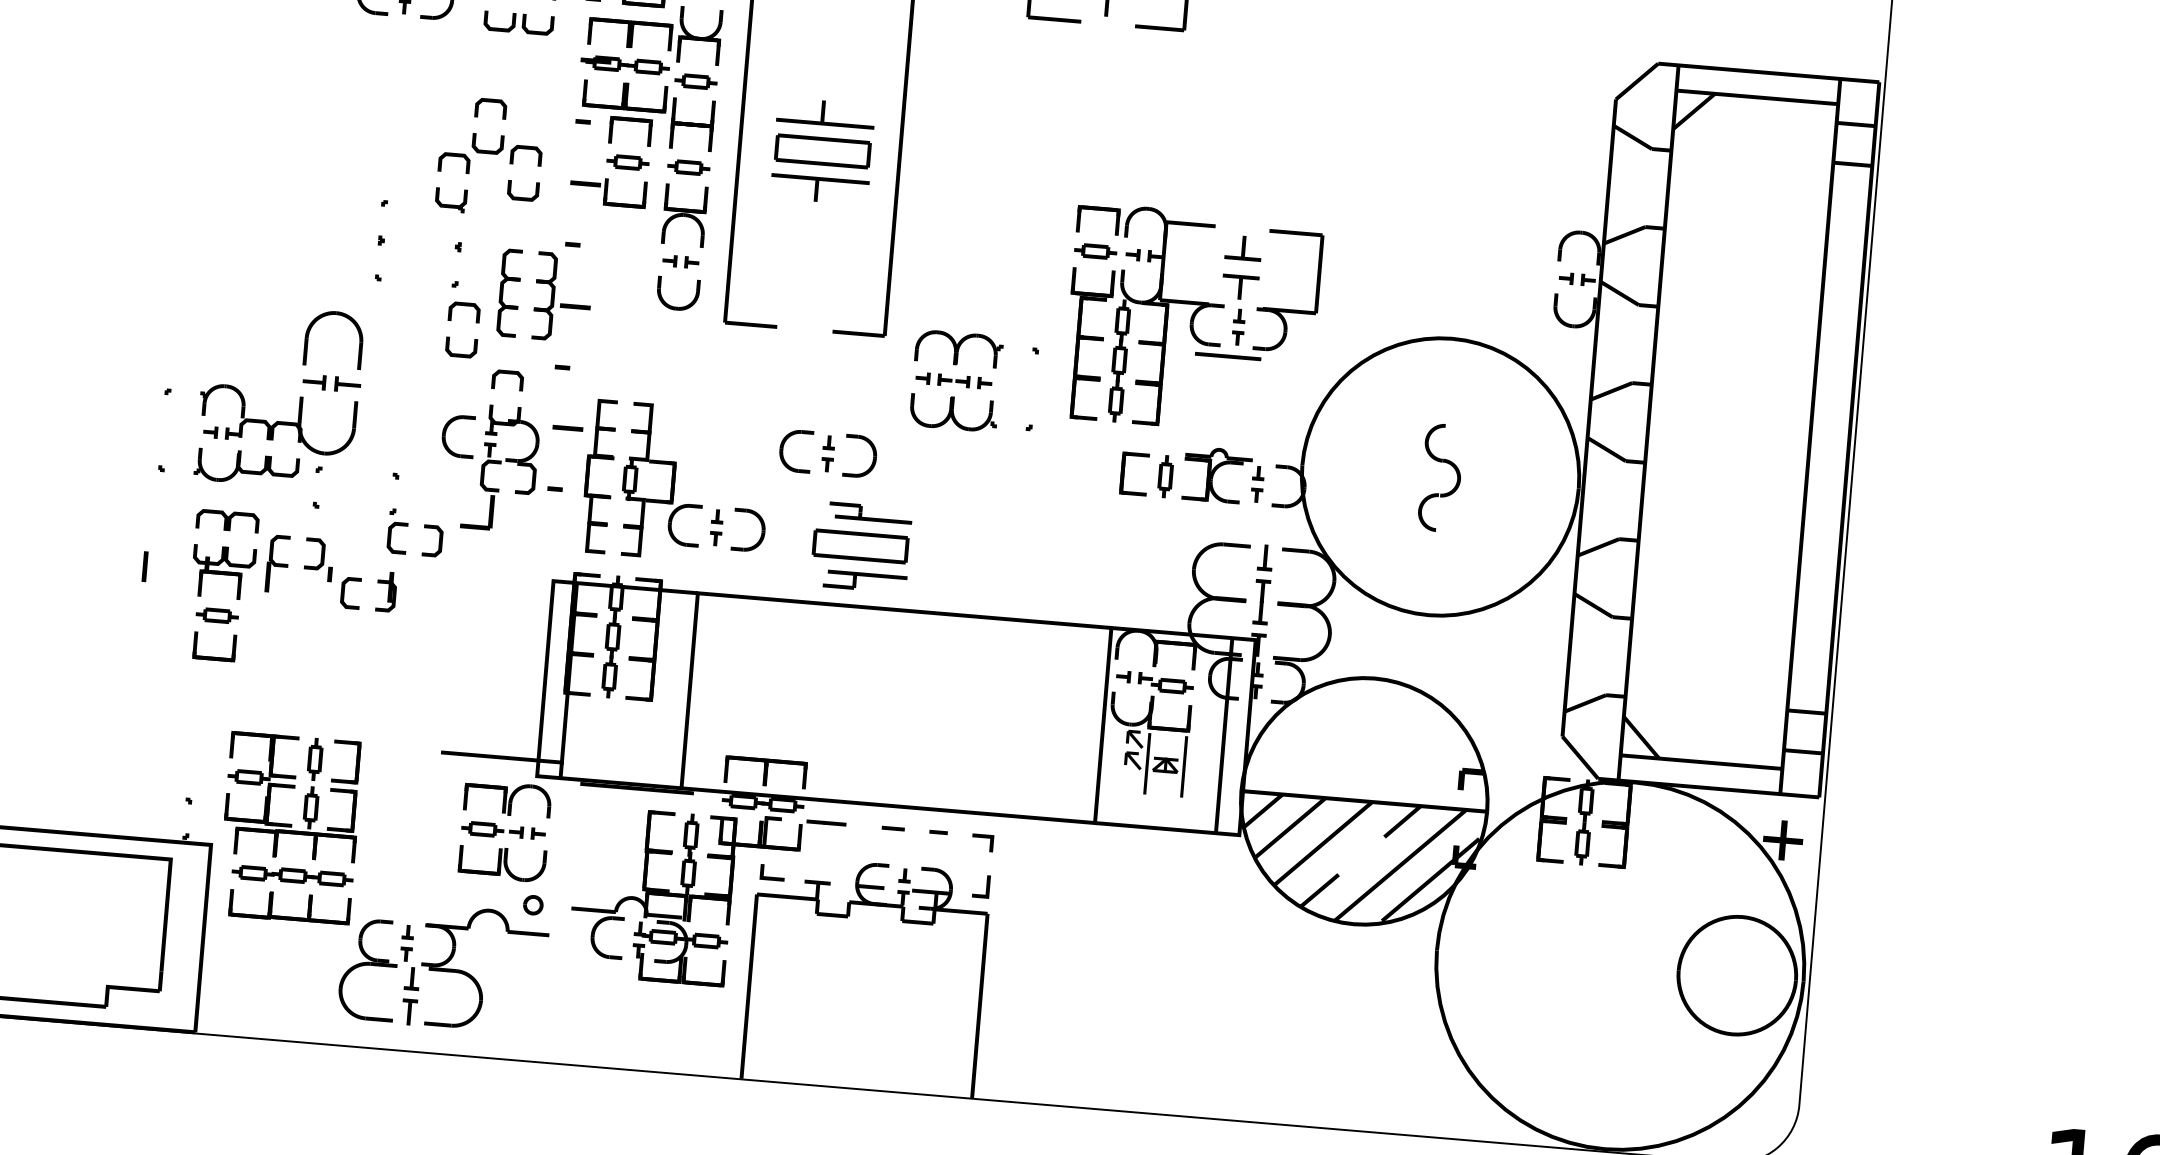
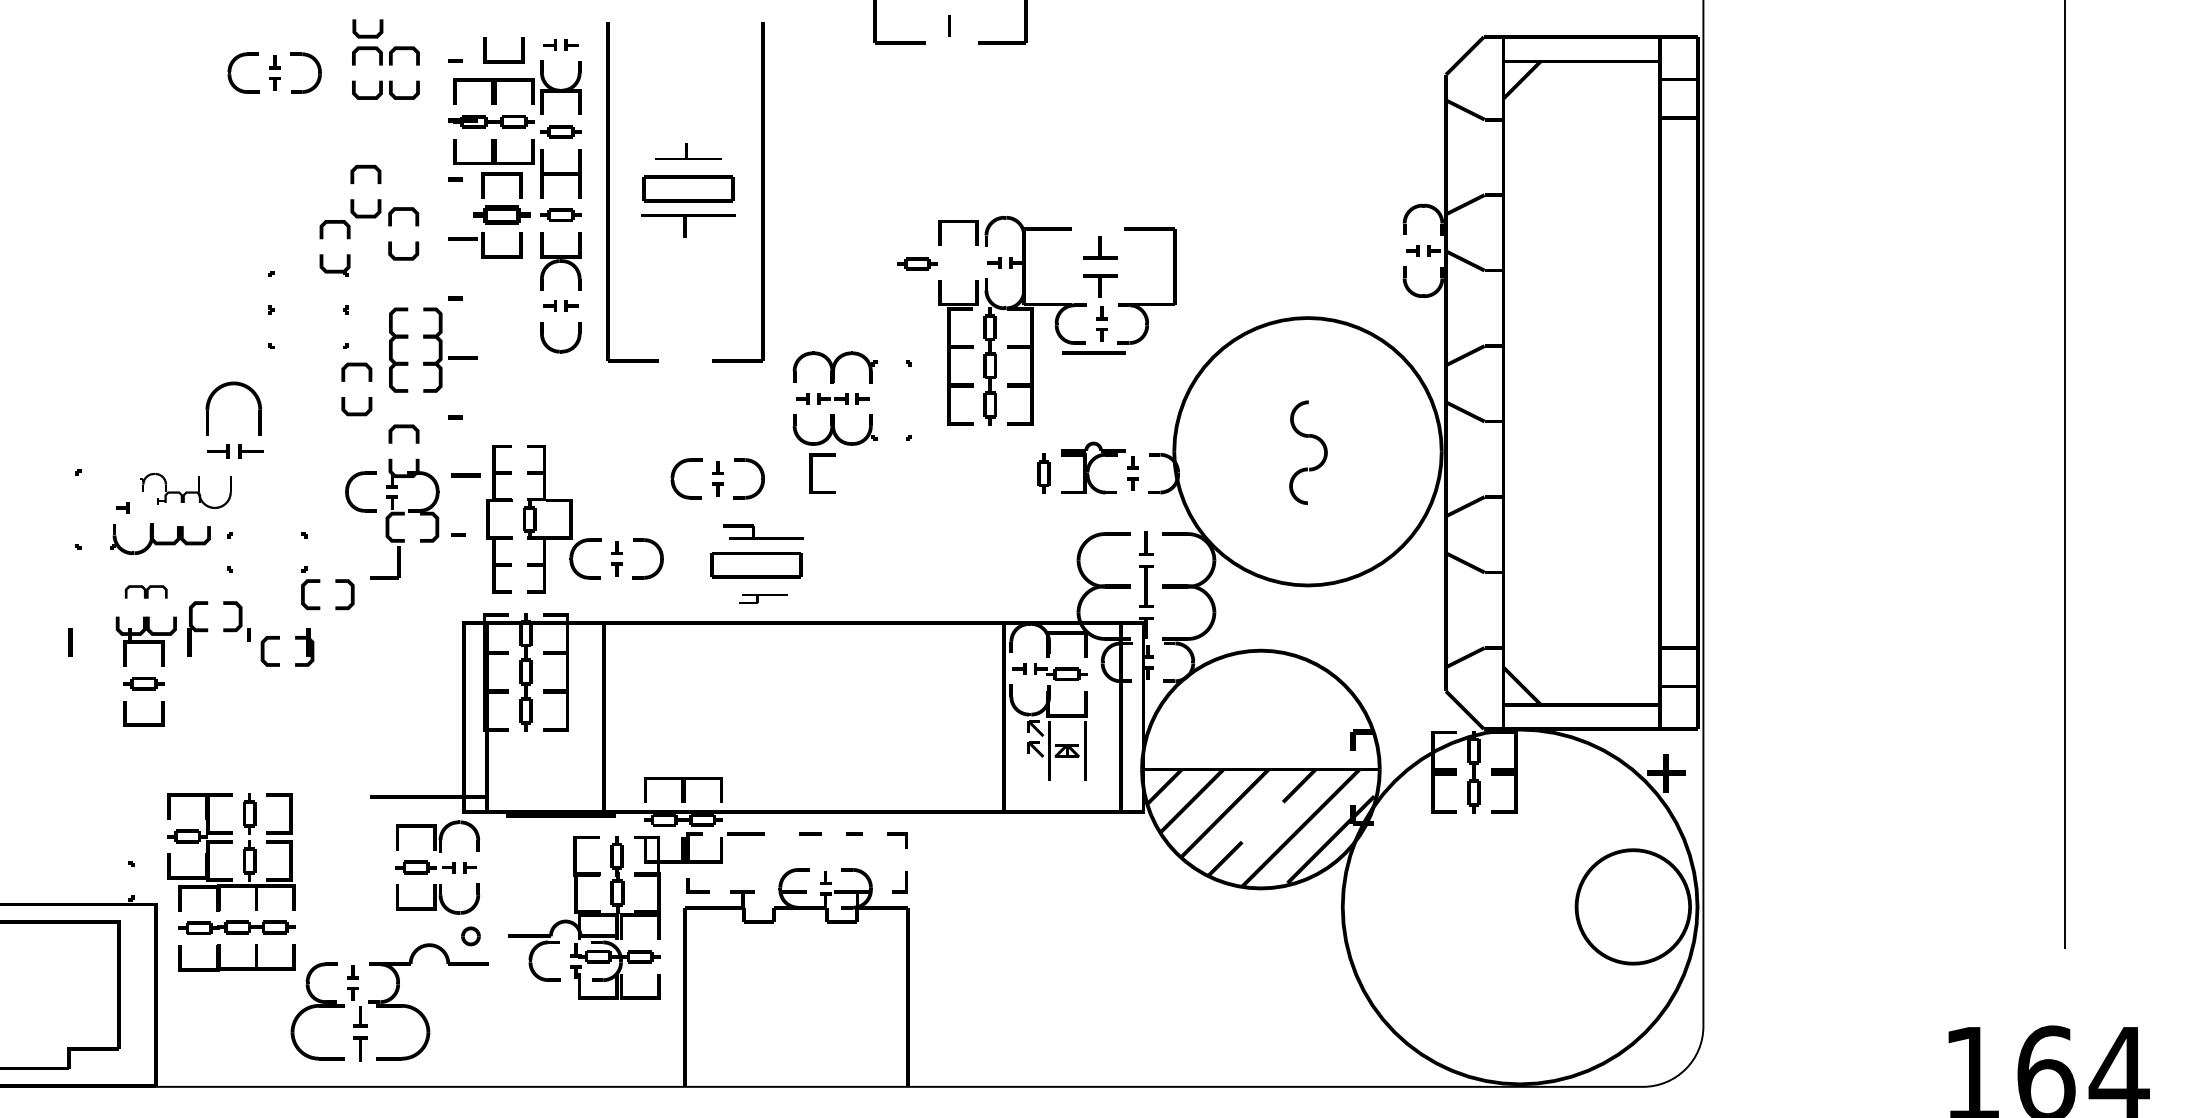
part: (826, 112) -> (688, 151), size x0.7
part: (627, 161) -> (501, 214), size x1.4
part: (1095, 251) -> (917, 263), moved
part: (278, 419) -> (186, 490), size x0.6
part: (1123, 473) -> (812, 473), moved
part: (226, 520) -> (145, 591), size x0.7
part: (865, 581) -> (763, 598), size x0.6

